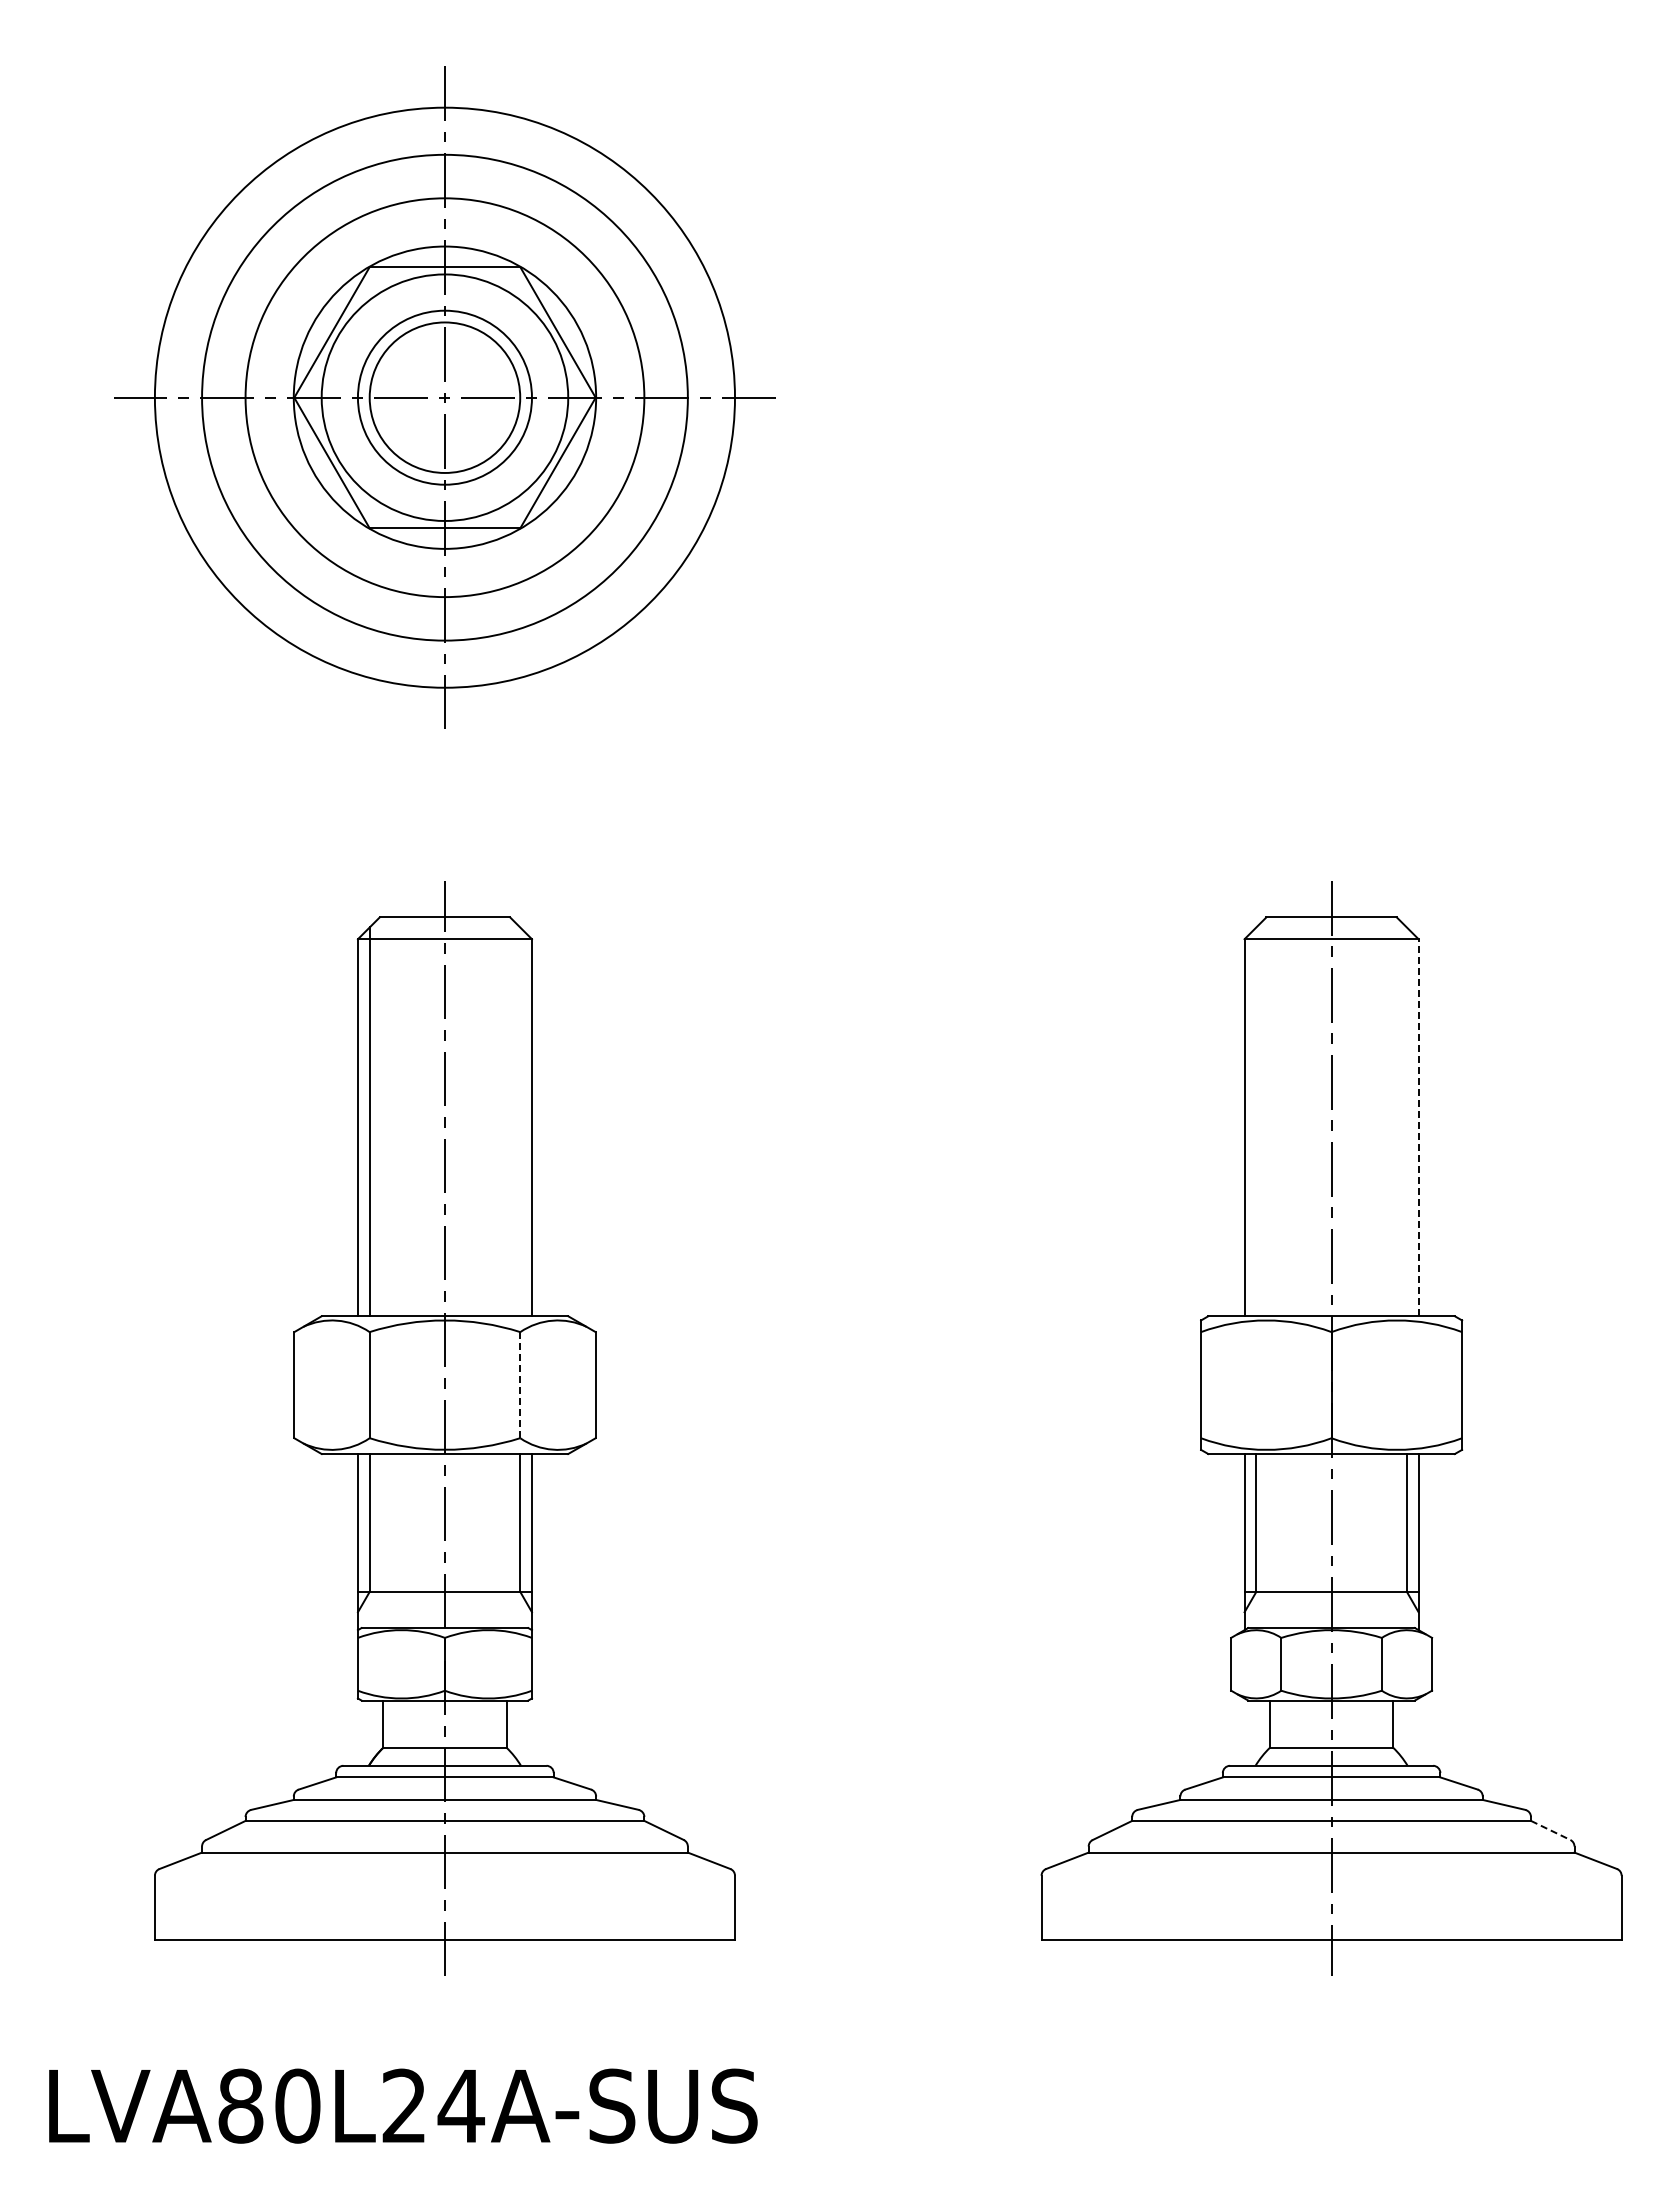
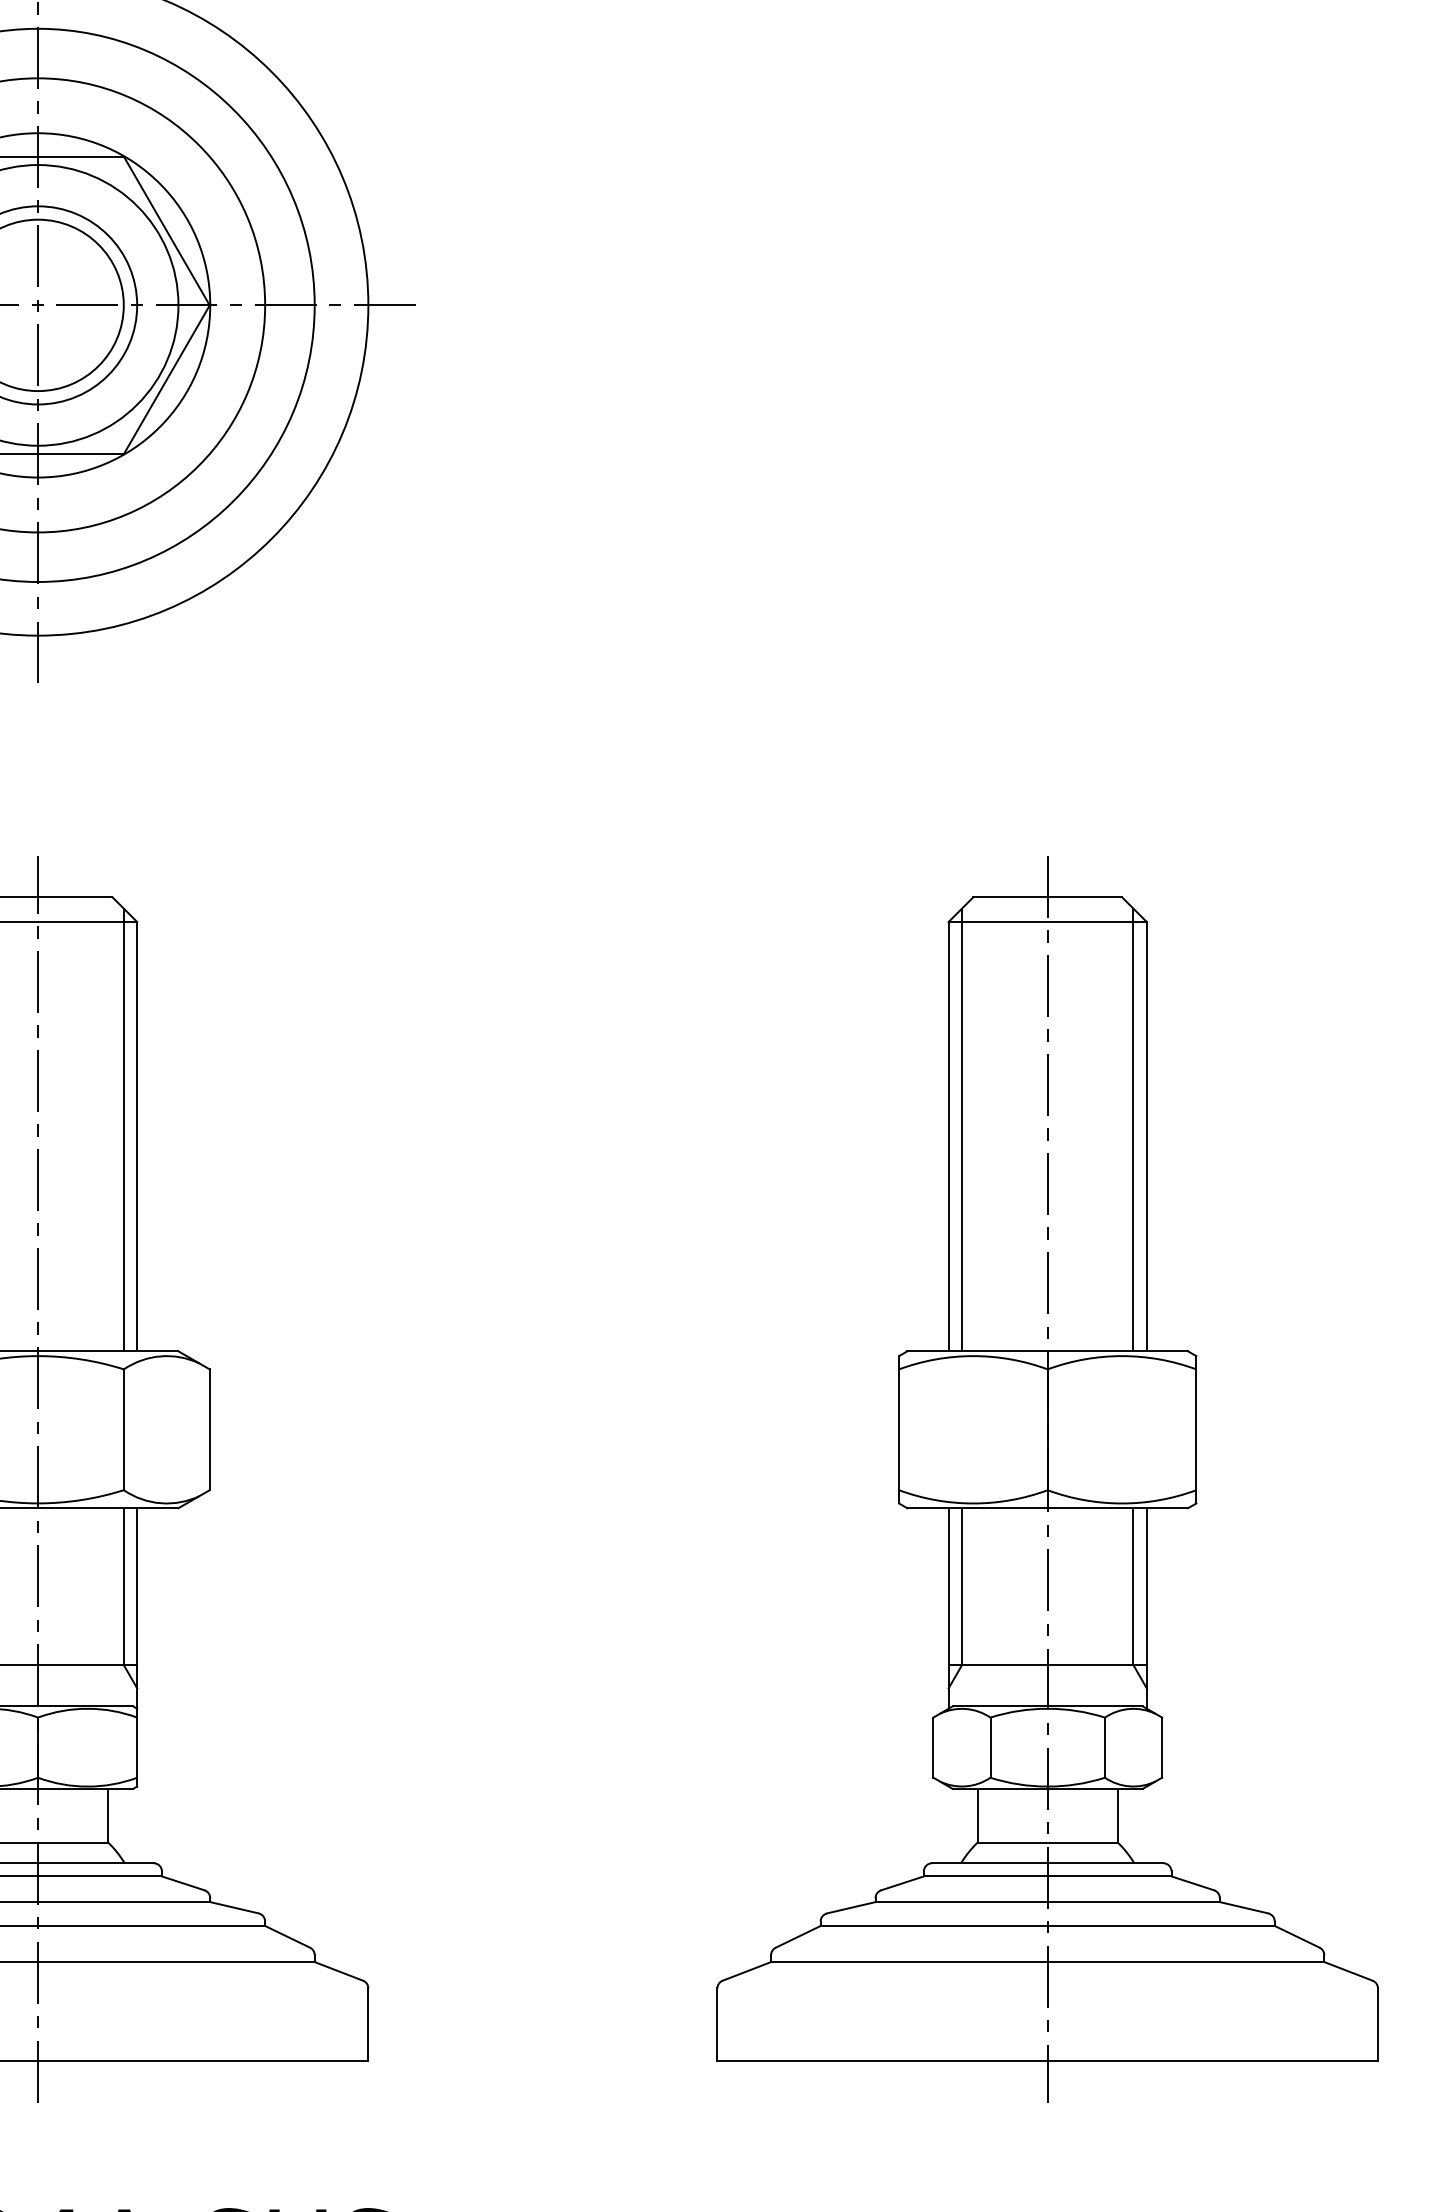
line: (520, 1121) -> (124, 1129), added
line: (1256, 1121) -> (962, 1129), added
line: (1406, 1121) -> (1133, 1129), added
line: (1418, 1127) -> (1146, 1136), dashed -> solid
line: (520, 1385) -> (124, 1430), dashed -> solid
line: (1550, 1830) -> (1296, 1936), dashed -> solid

